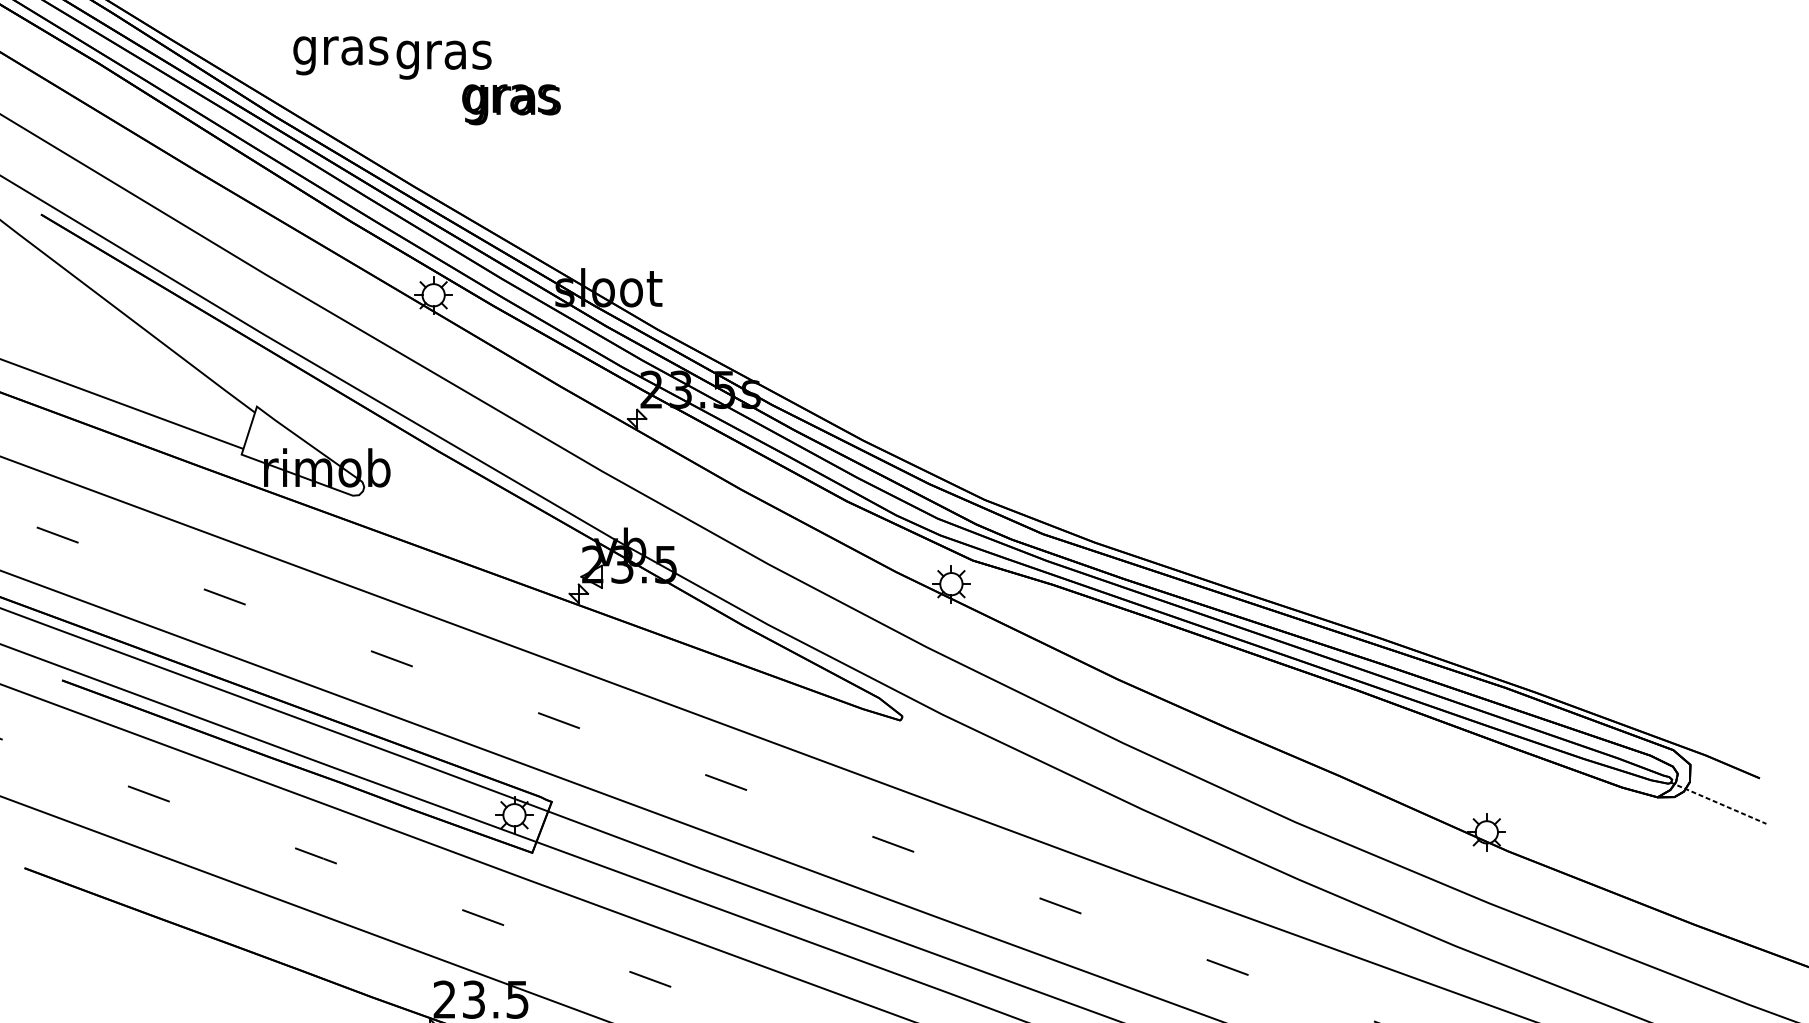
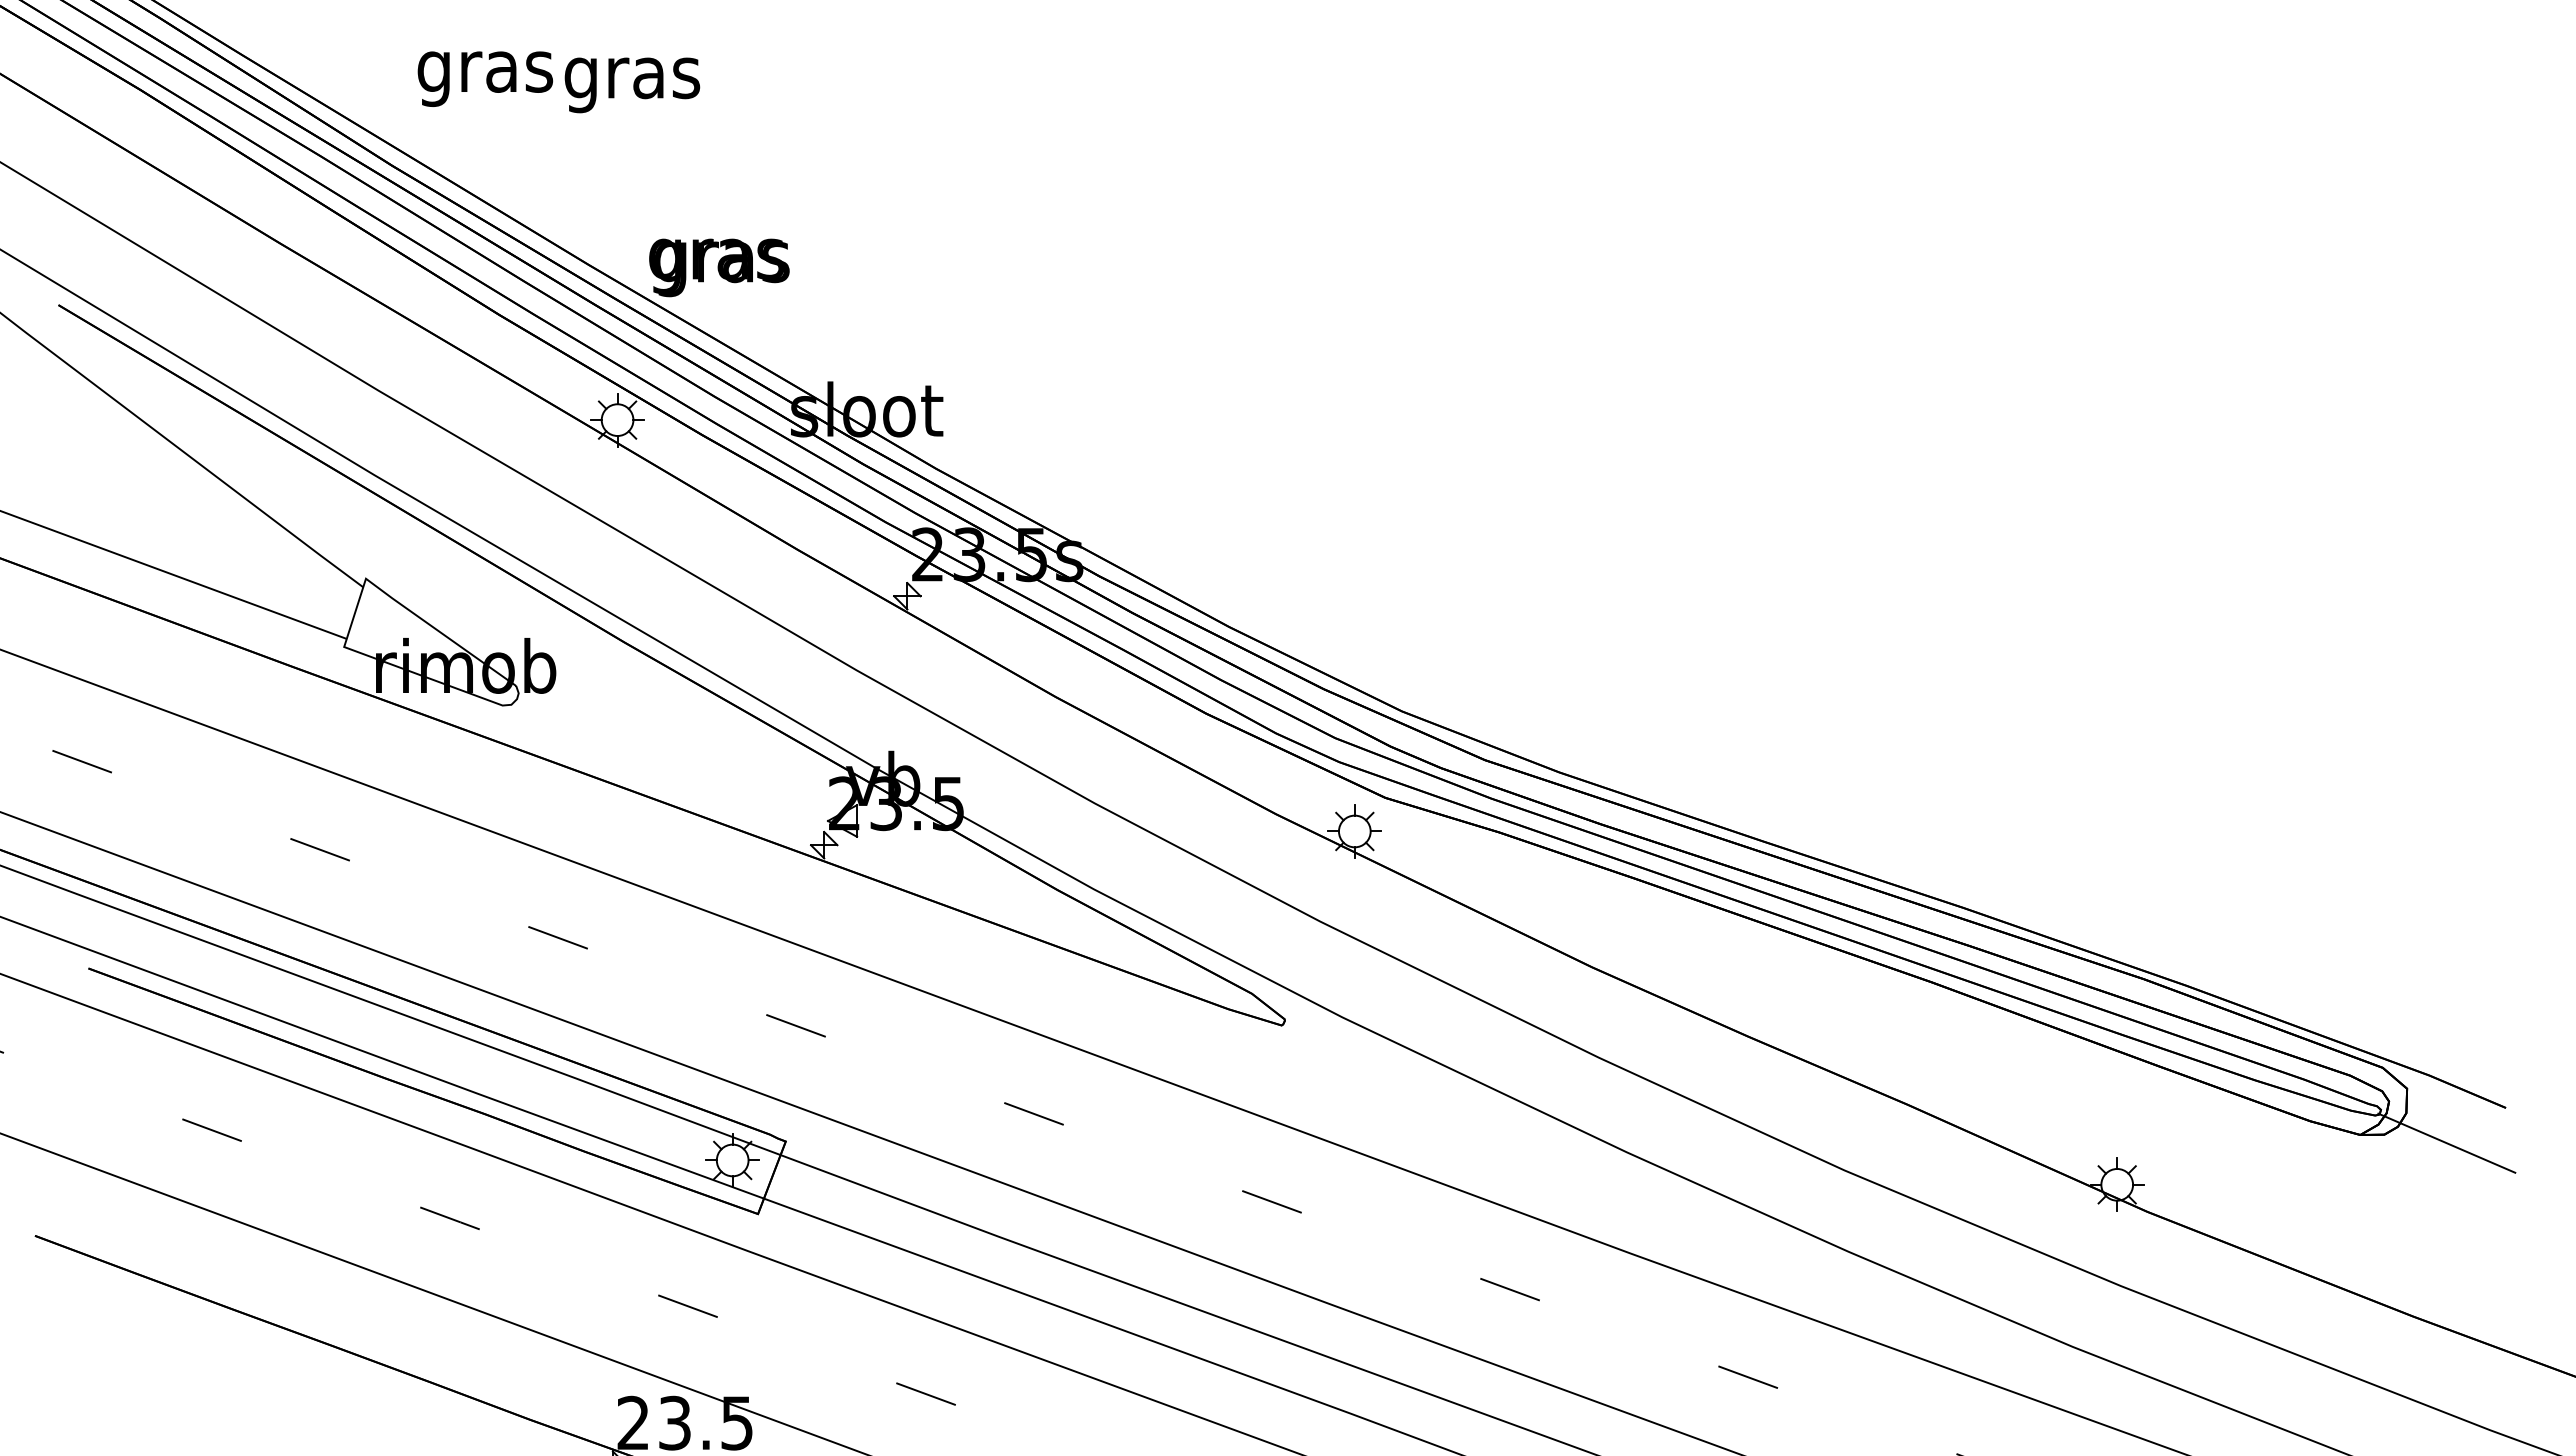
text: (511, 104) -> (719, 267), moved
line: (1718, 803) -> (2446, 1143), dashed -> solid

